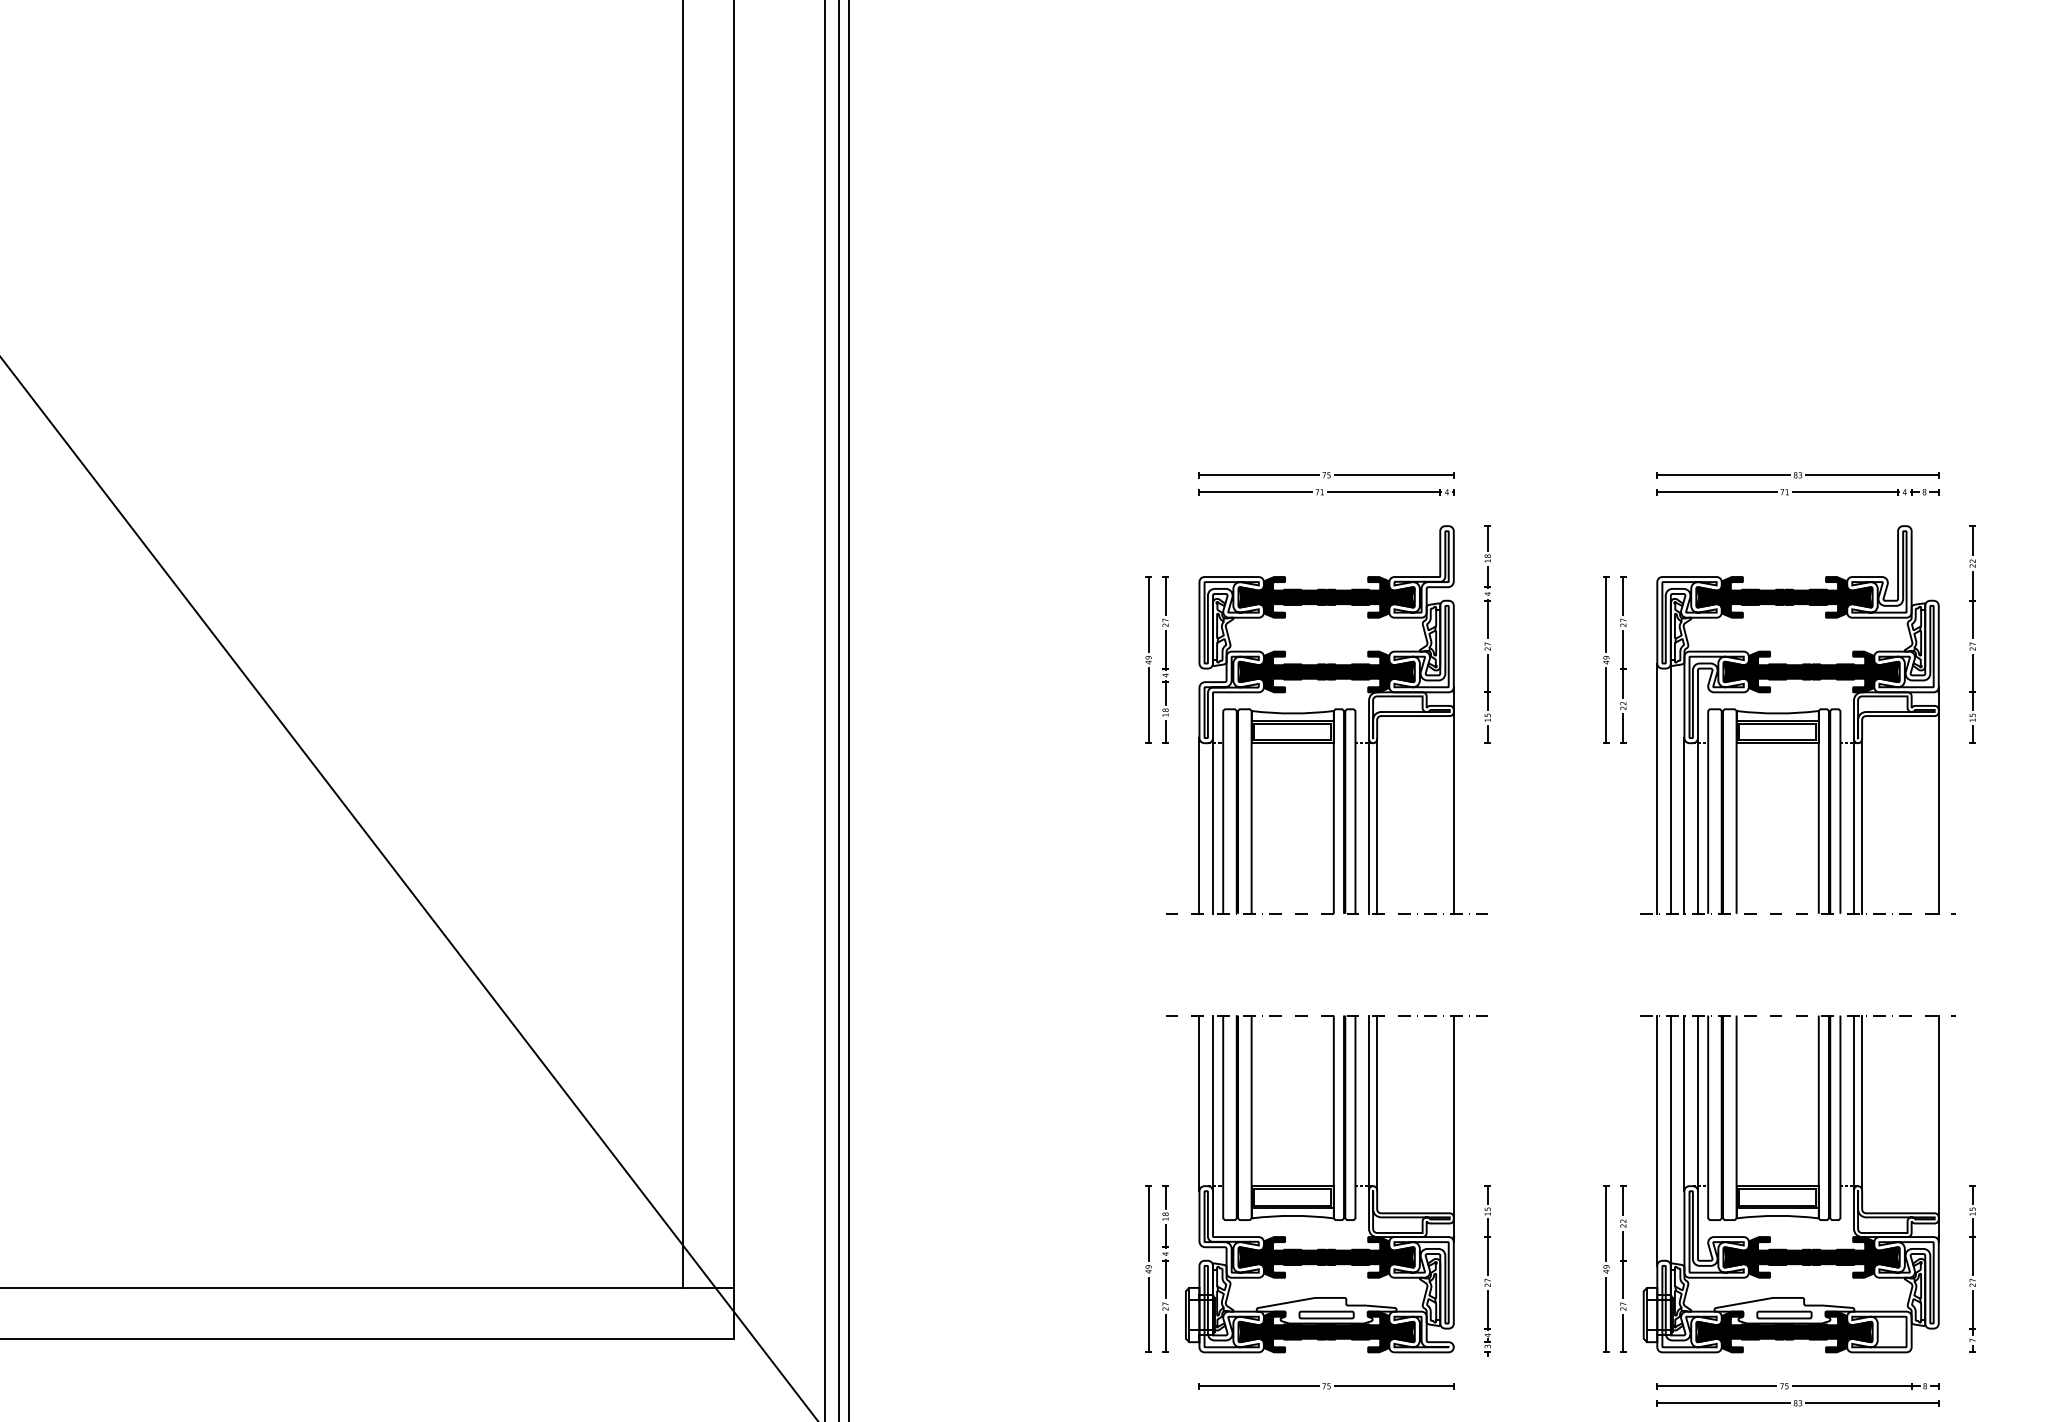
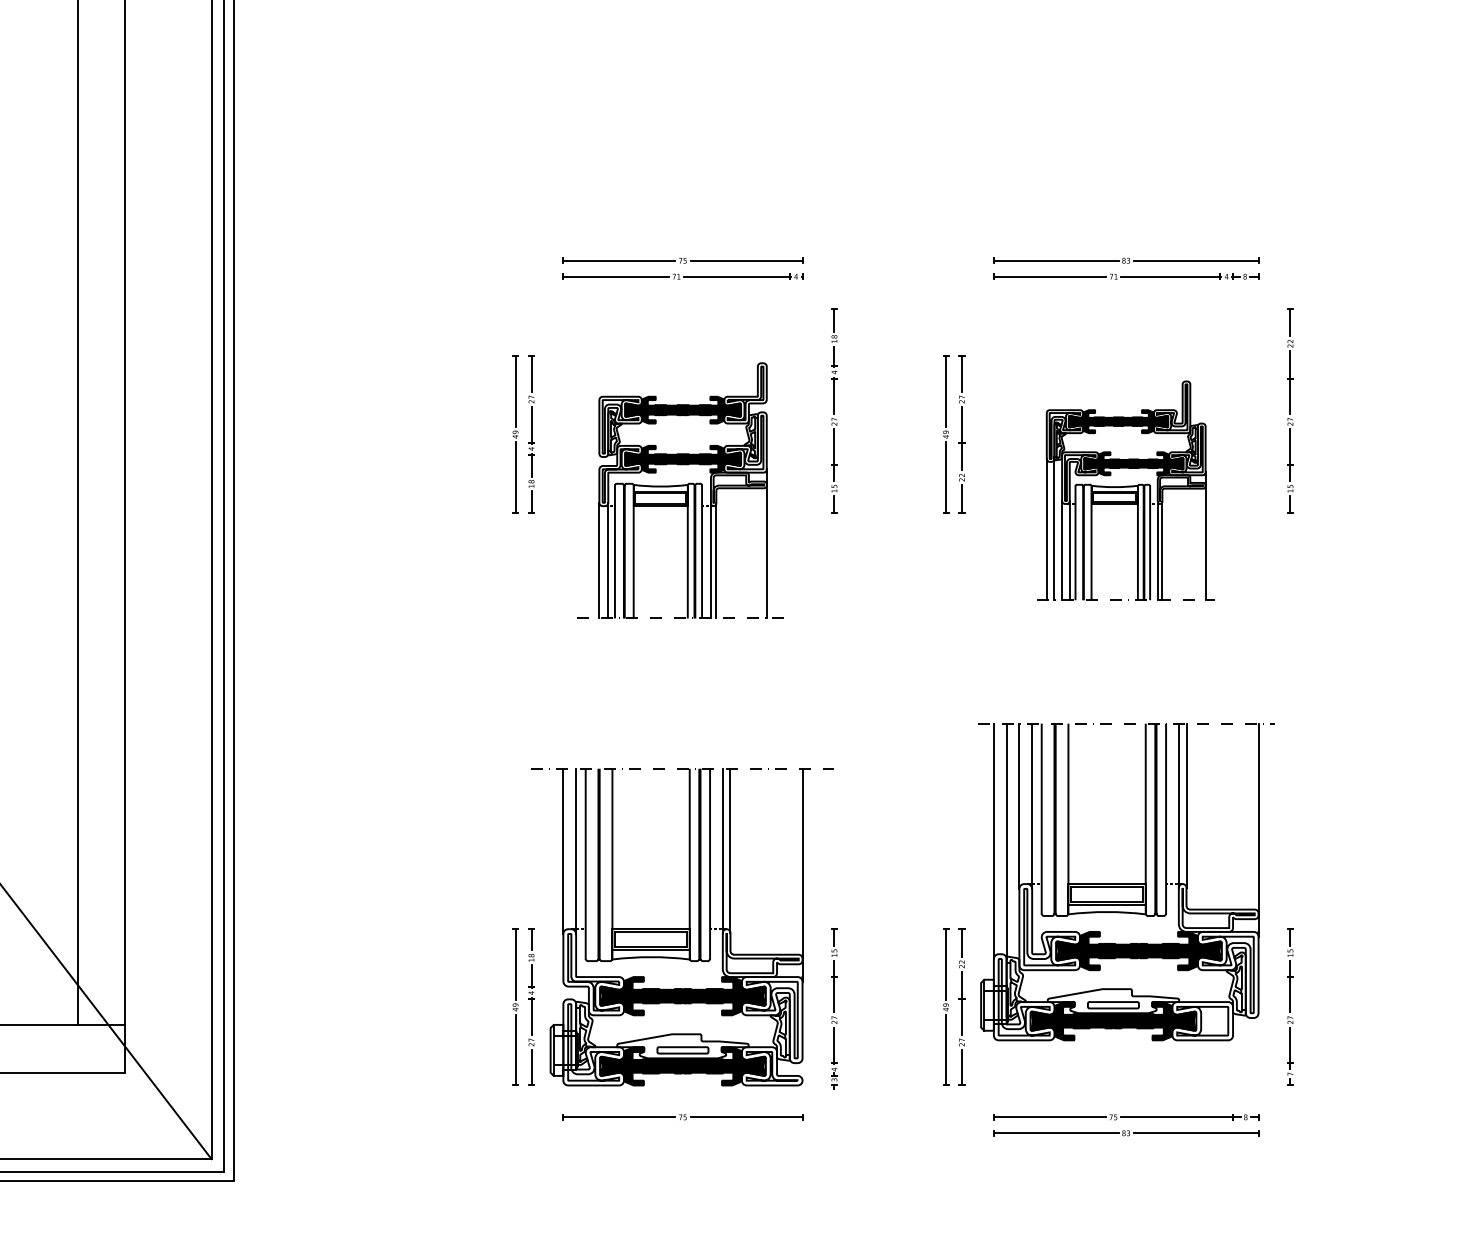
part: (1326, 719) -> (682, 490), size x0.7
part: (1797, 719) -> (1125, 490), size x0.6
part: (1797, 1184) -> (1125, 882), moved

